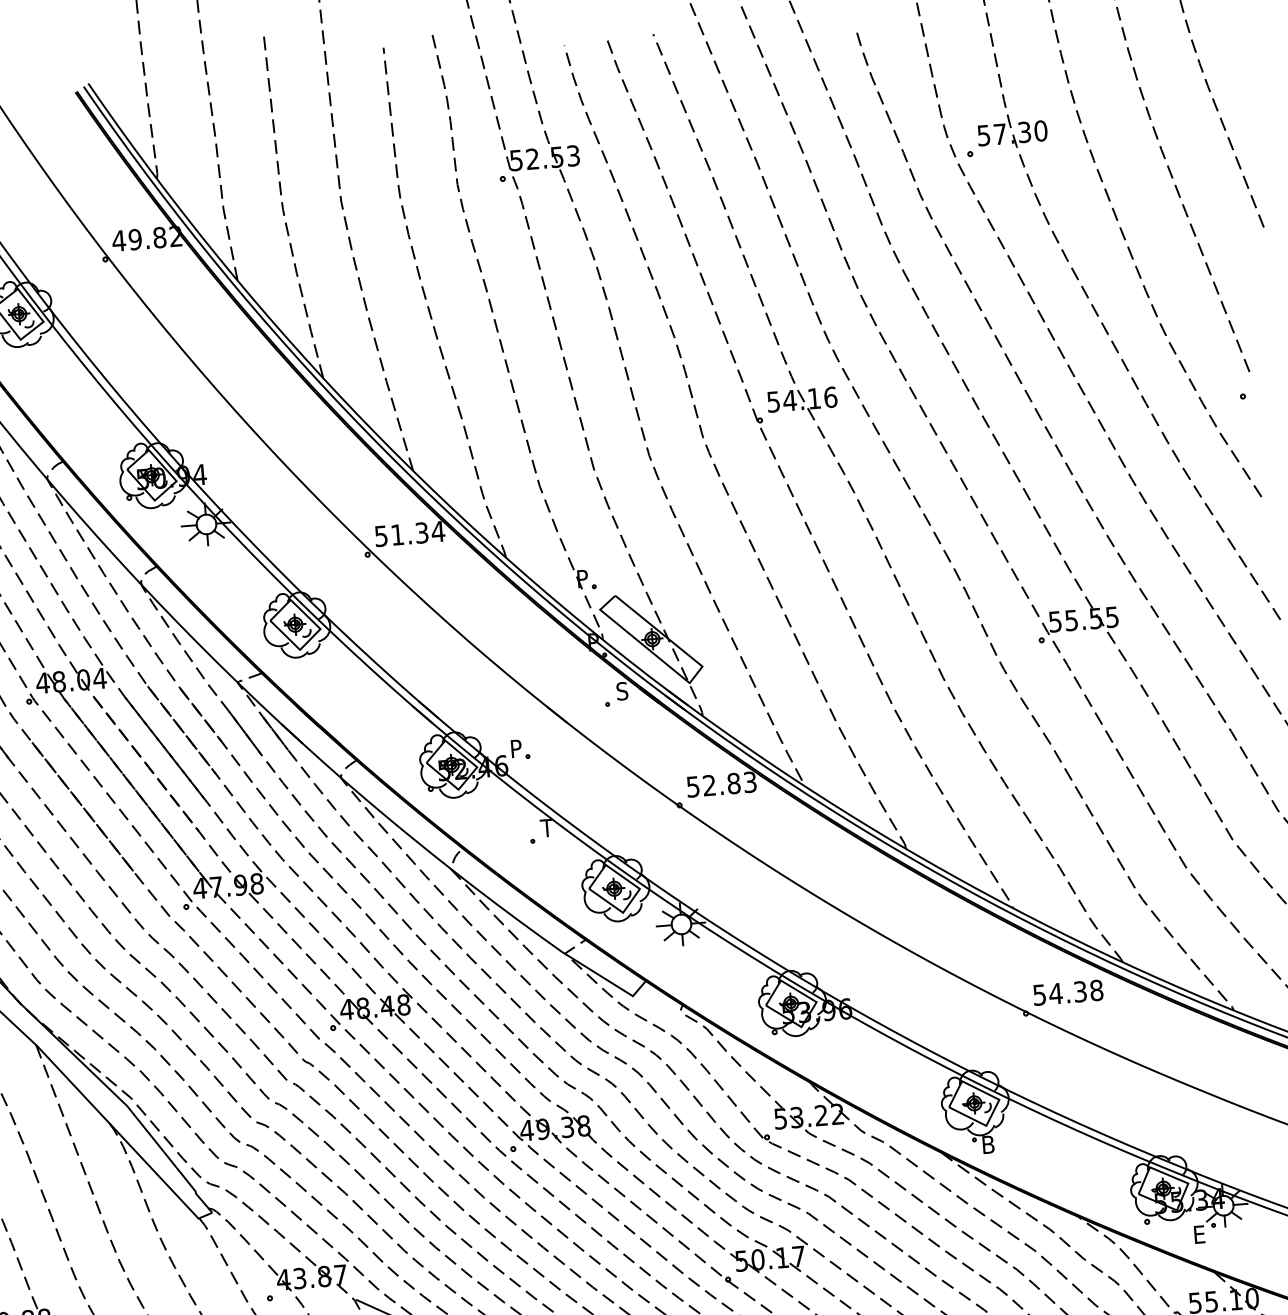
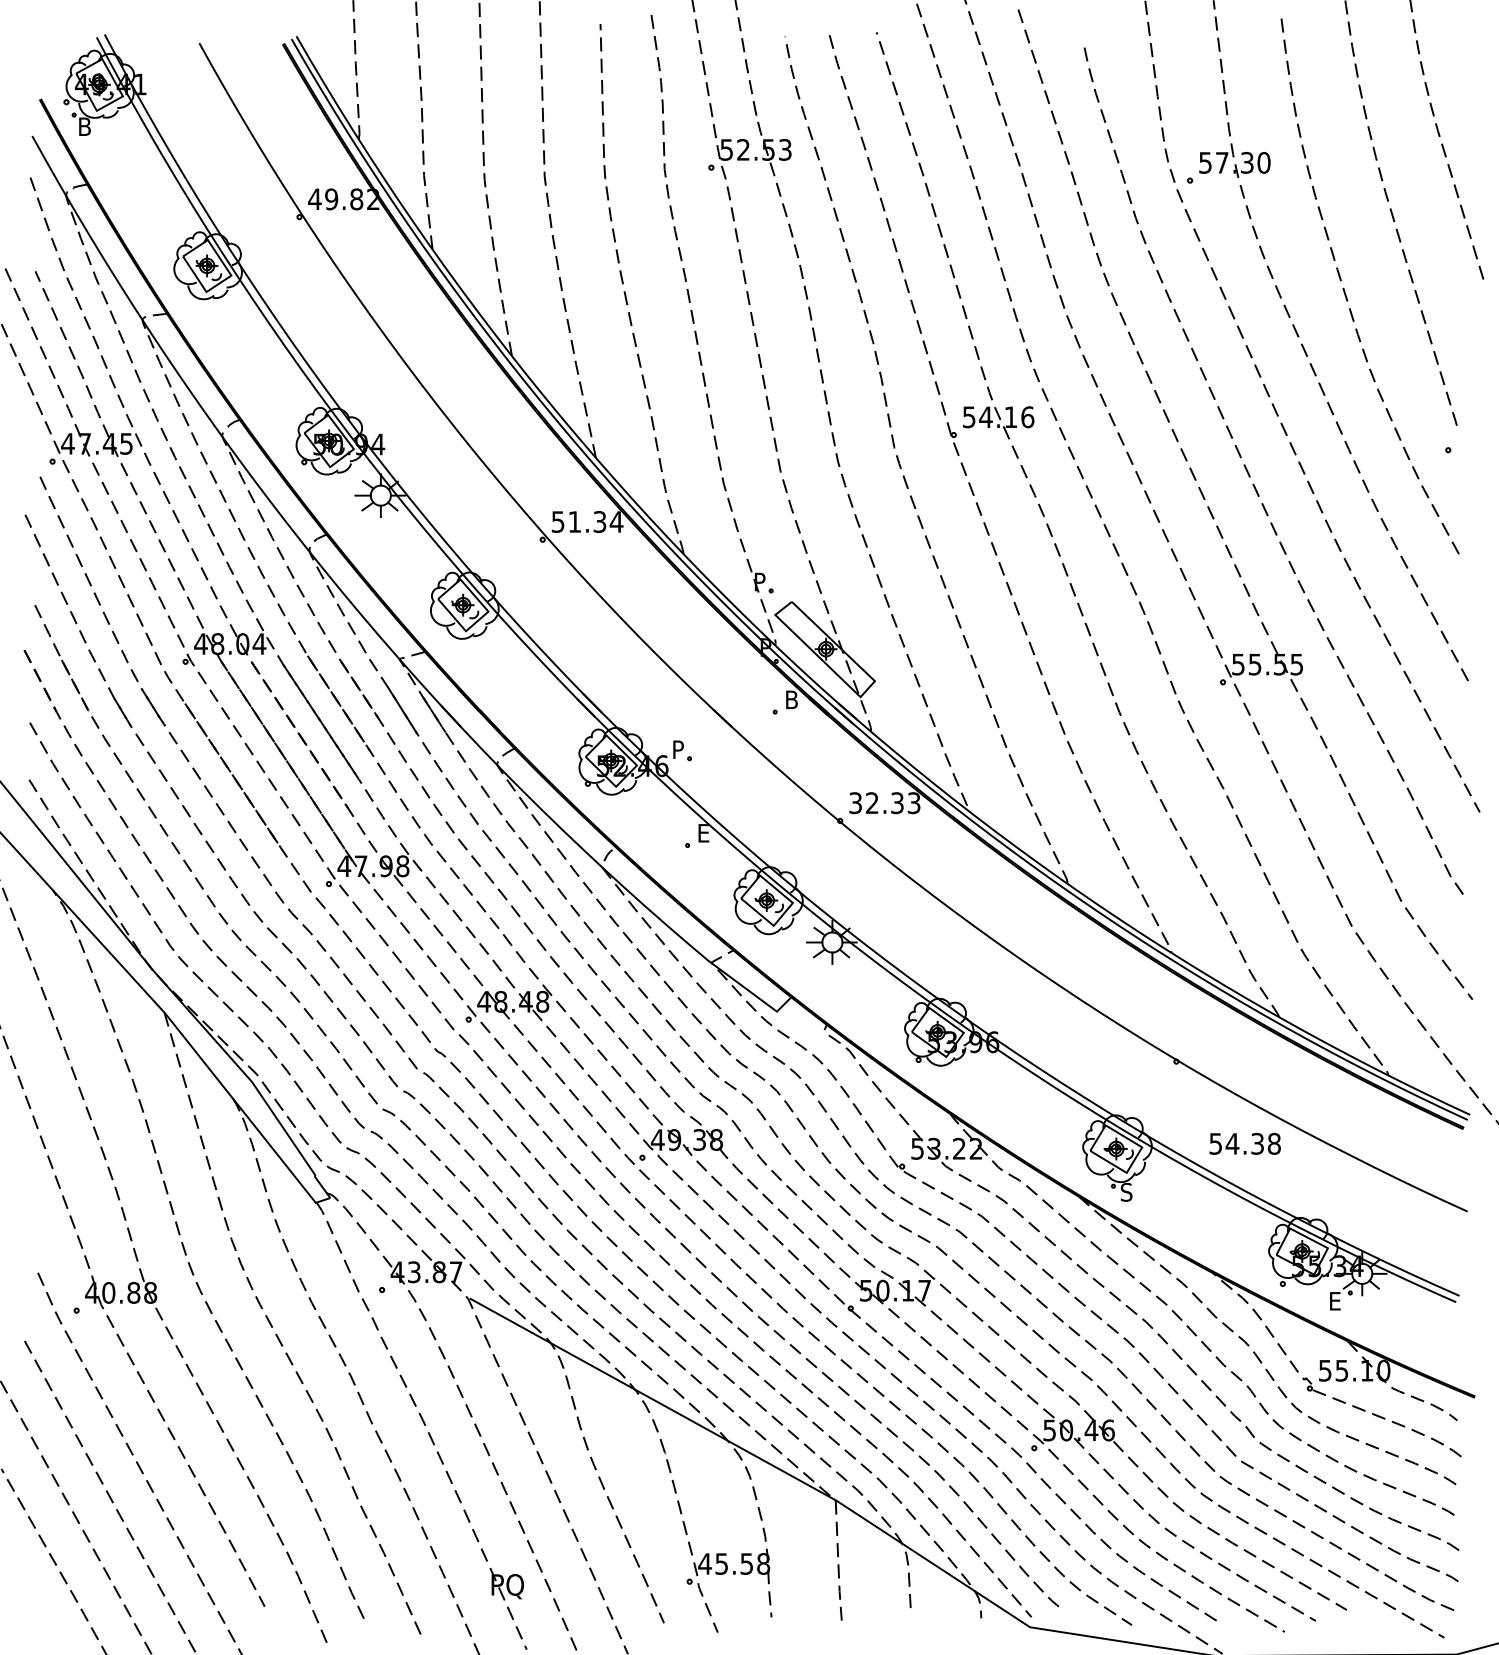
text: (622, 690) -> (791, 699), S -> B
text: (713, 785) -> (876, 803), 52.83 -> 32.33
text: (547, 828) -> (703, 833), T -> E
text: (1067, 992) -> (1244, 1143), moved
text: (987, 1144) -> (1126, 1191), B -> S

